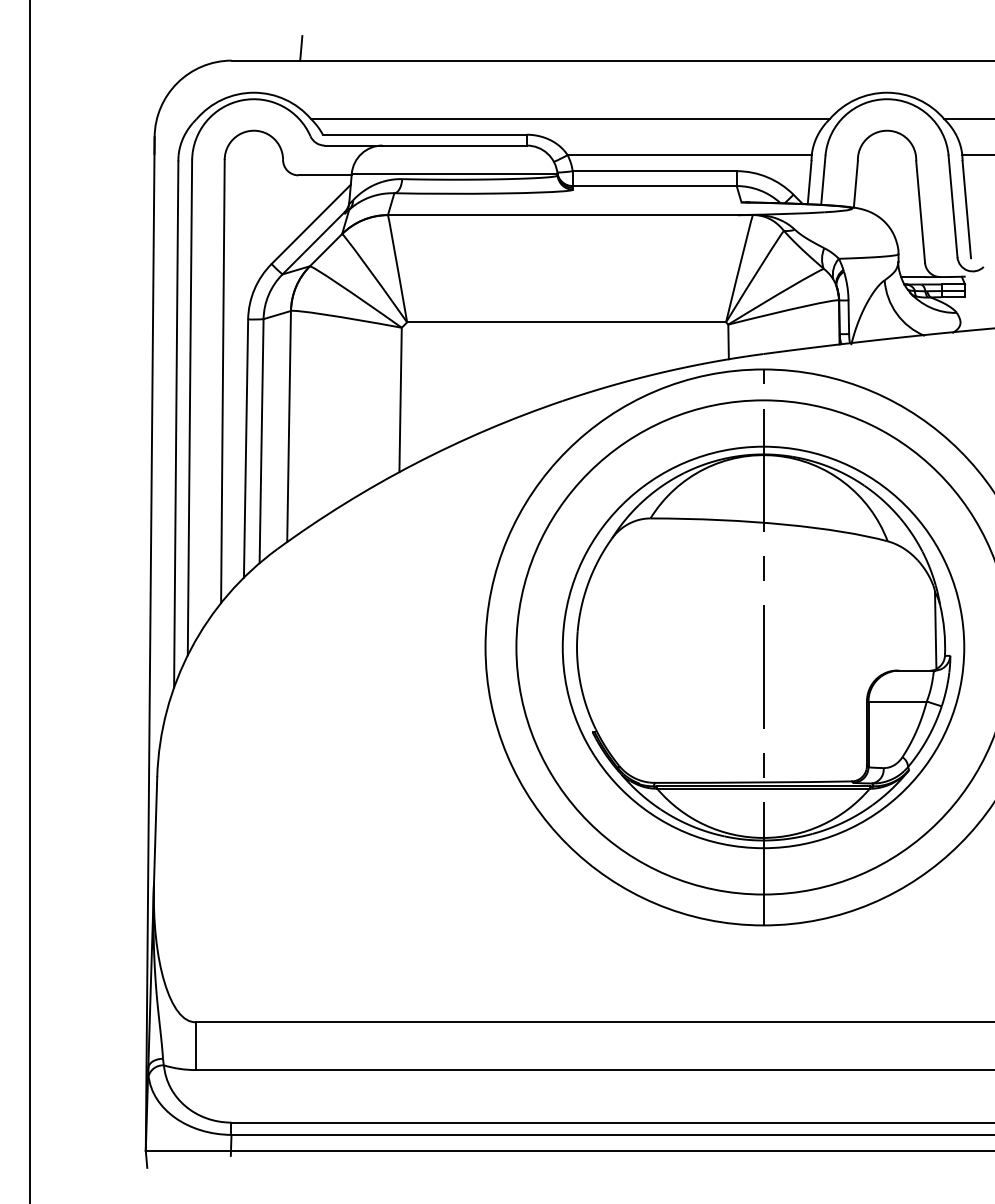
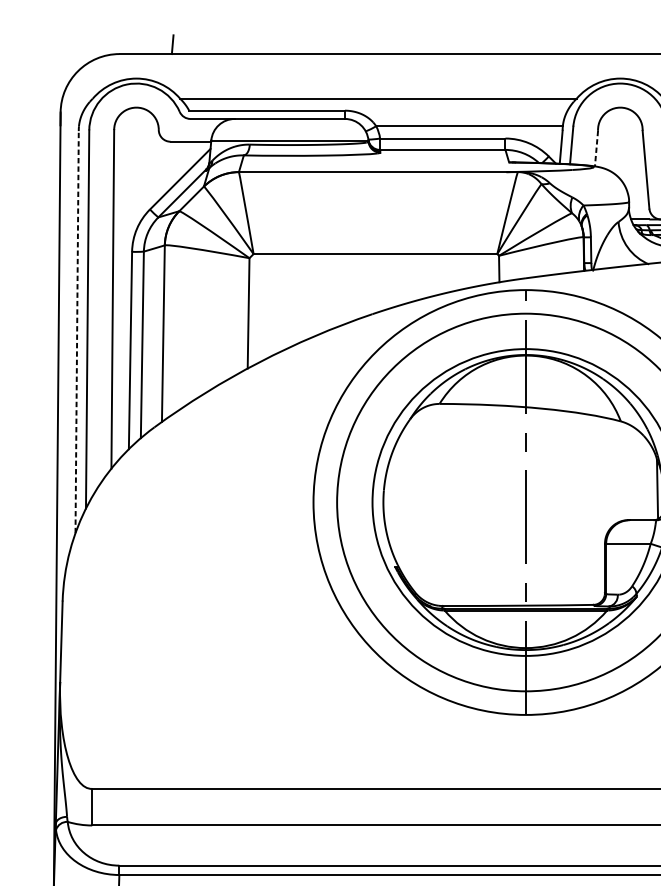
line: (855, 184) -> (596, 148), solid -> dashed
line: (176, 424) -> (77, 332), solid -> dashed

